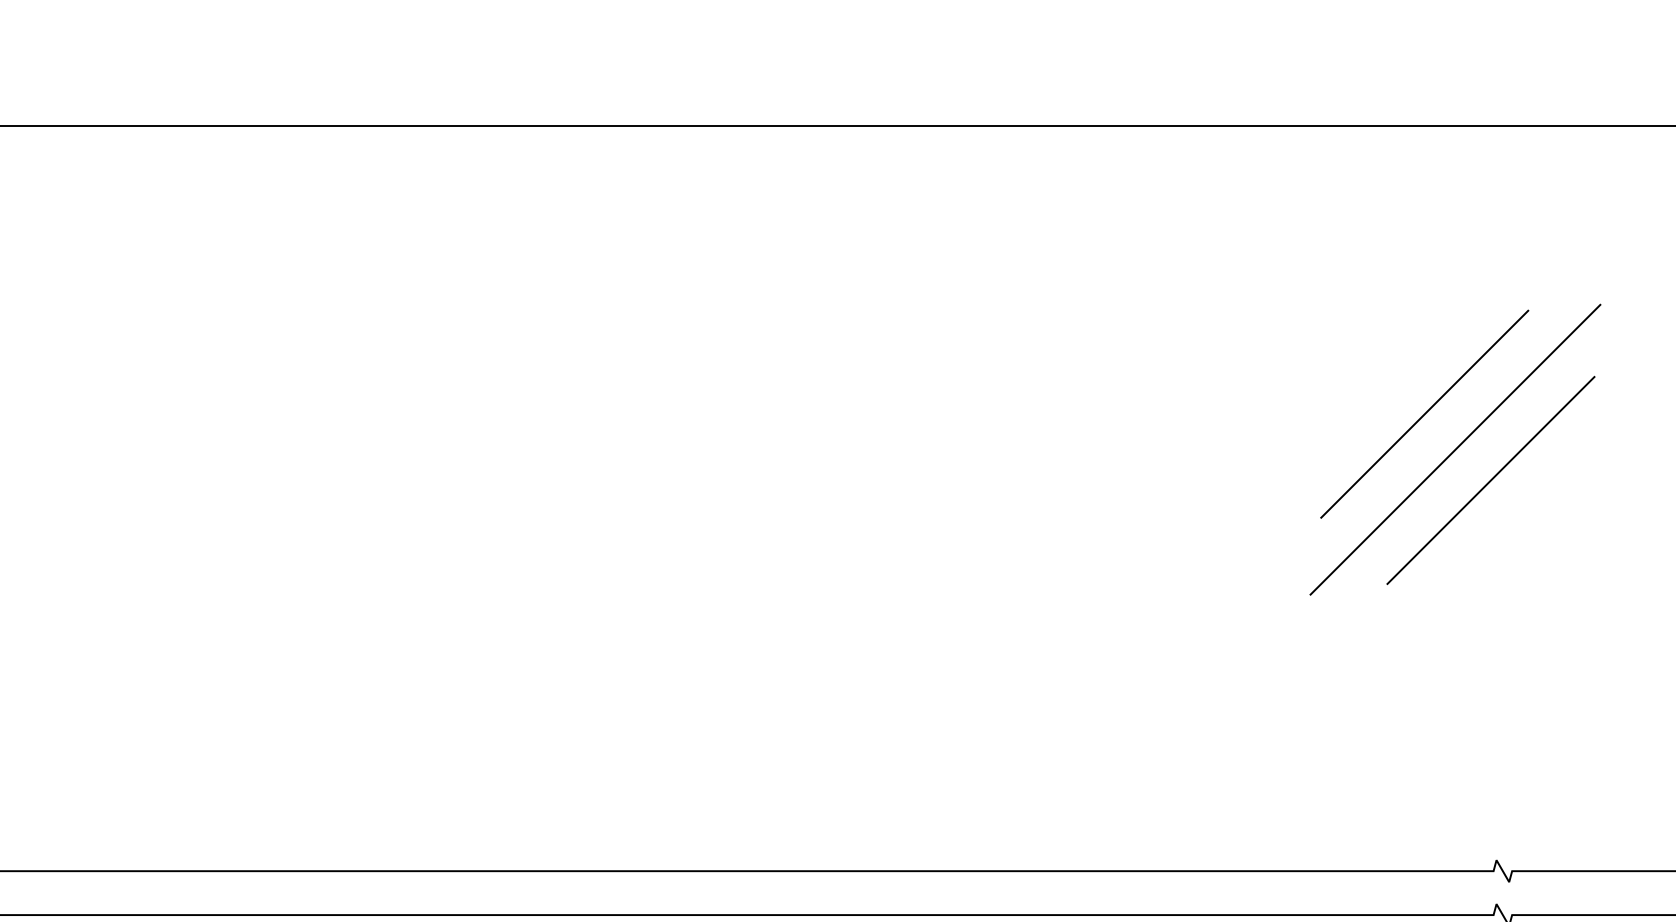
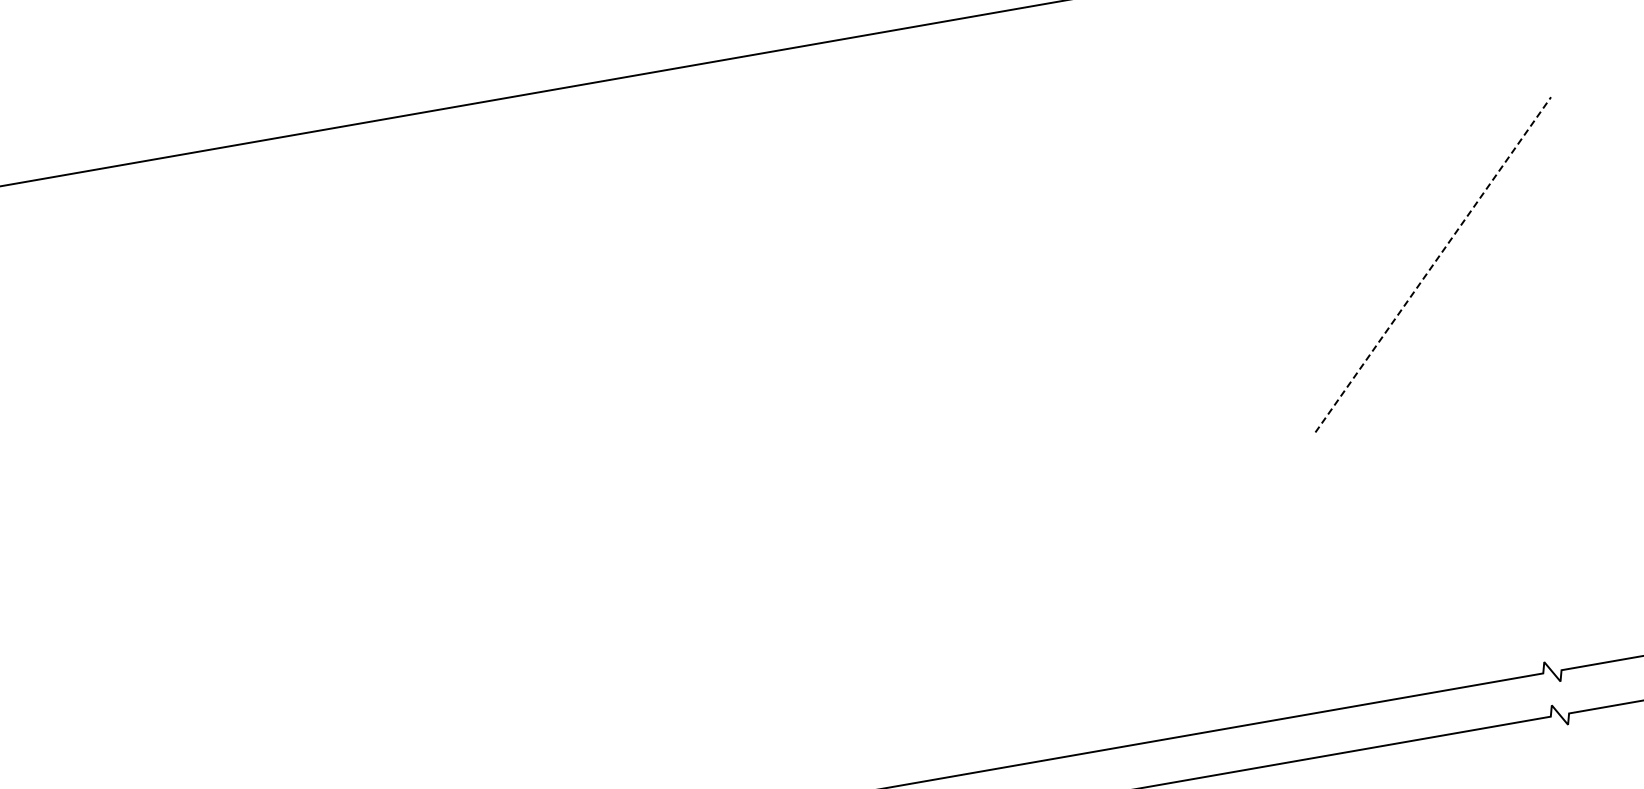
line: (1424, 413) -> (1396, 234), removed
line: (1455, 449) -> (1433, 264), solid -> dashed
line: (1490, 480) -> (1473, 289), removed

